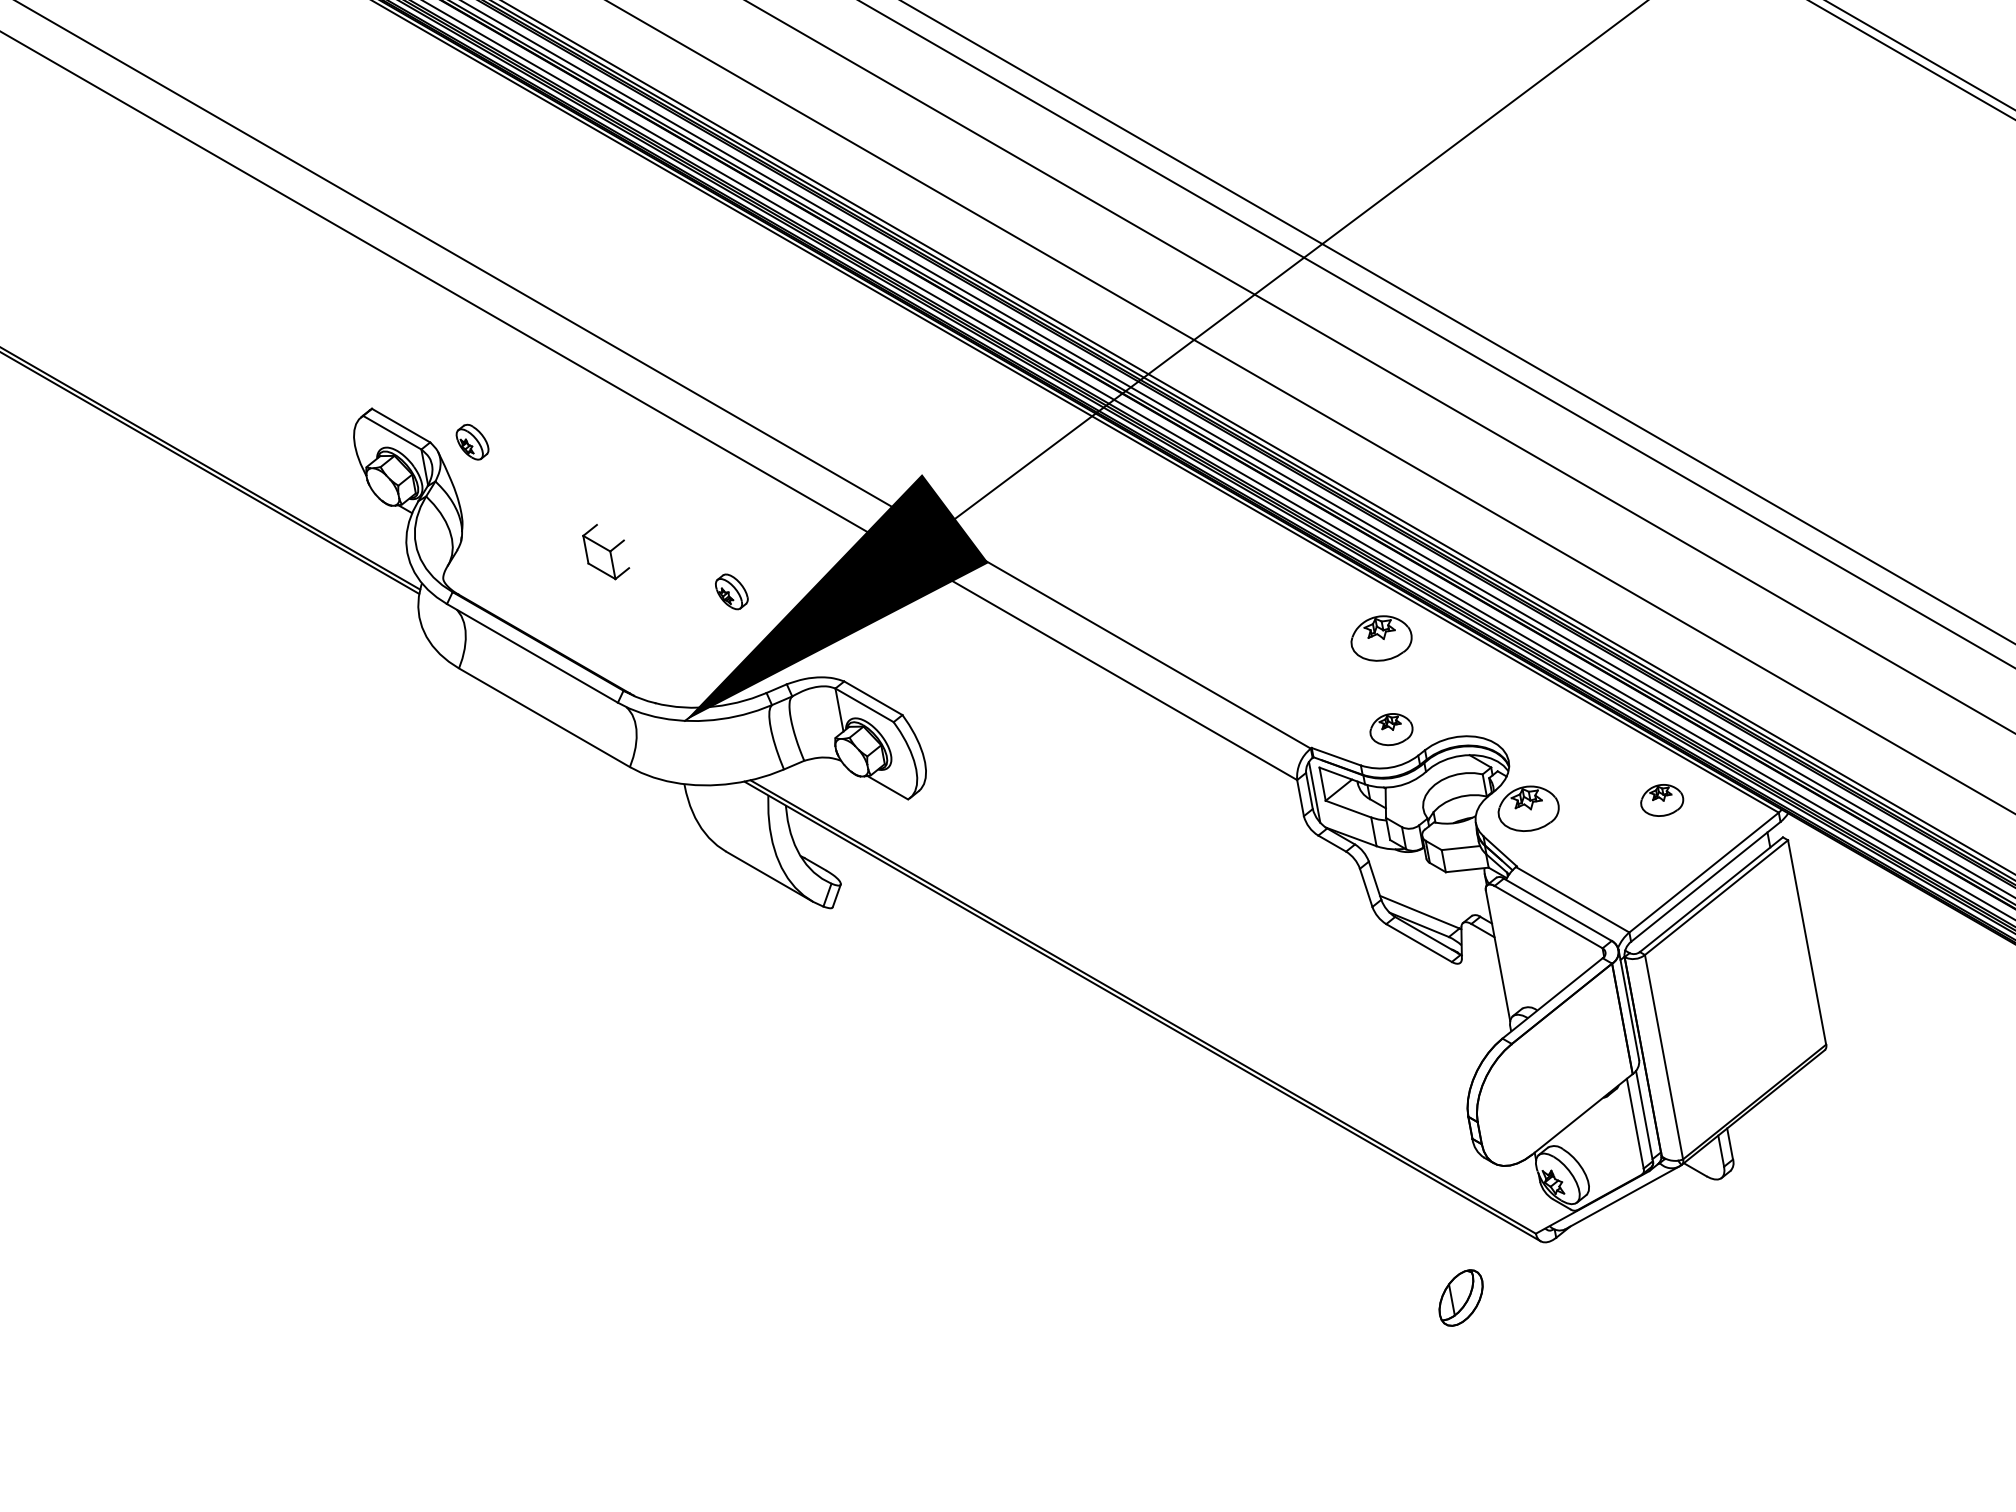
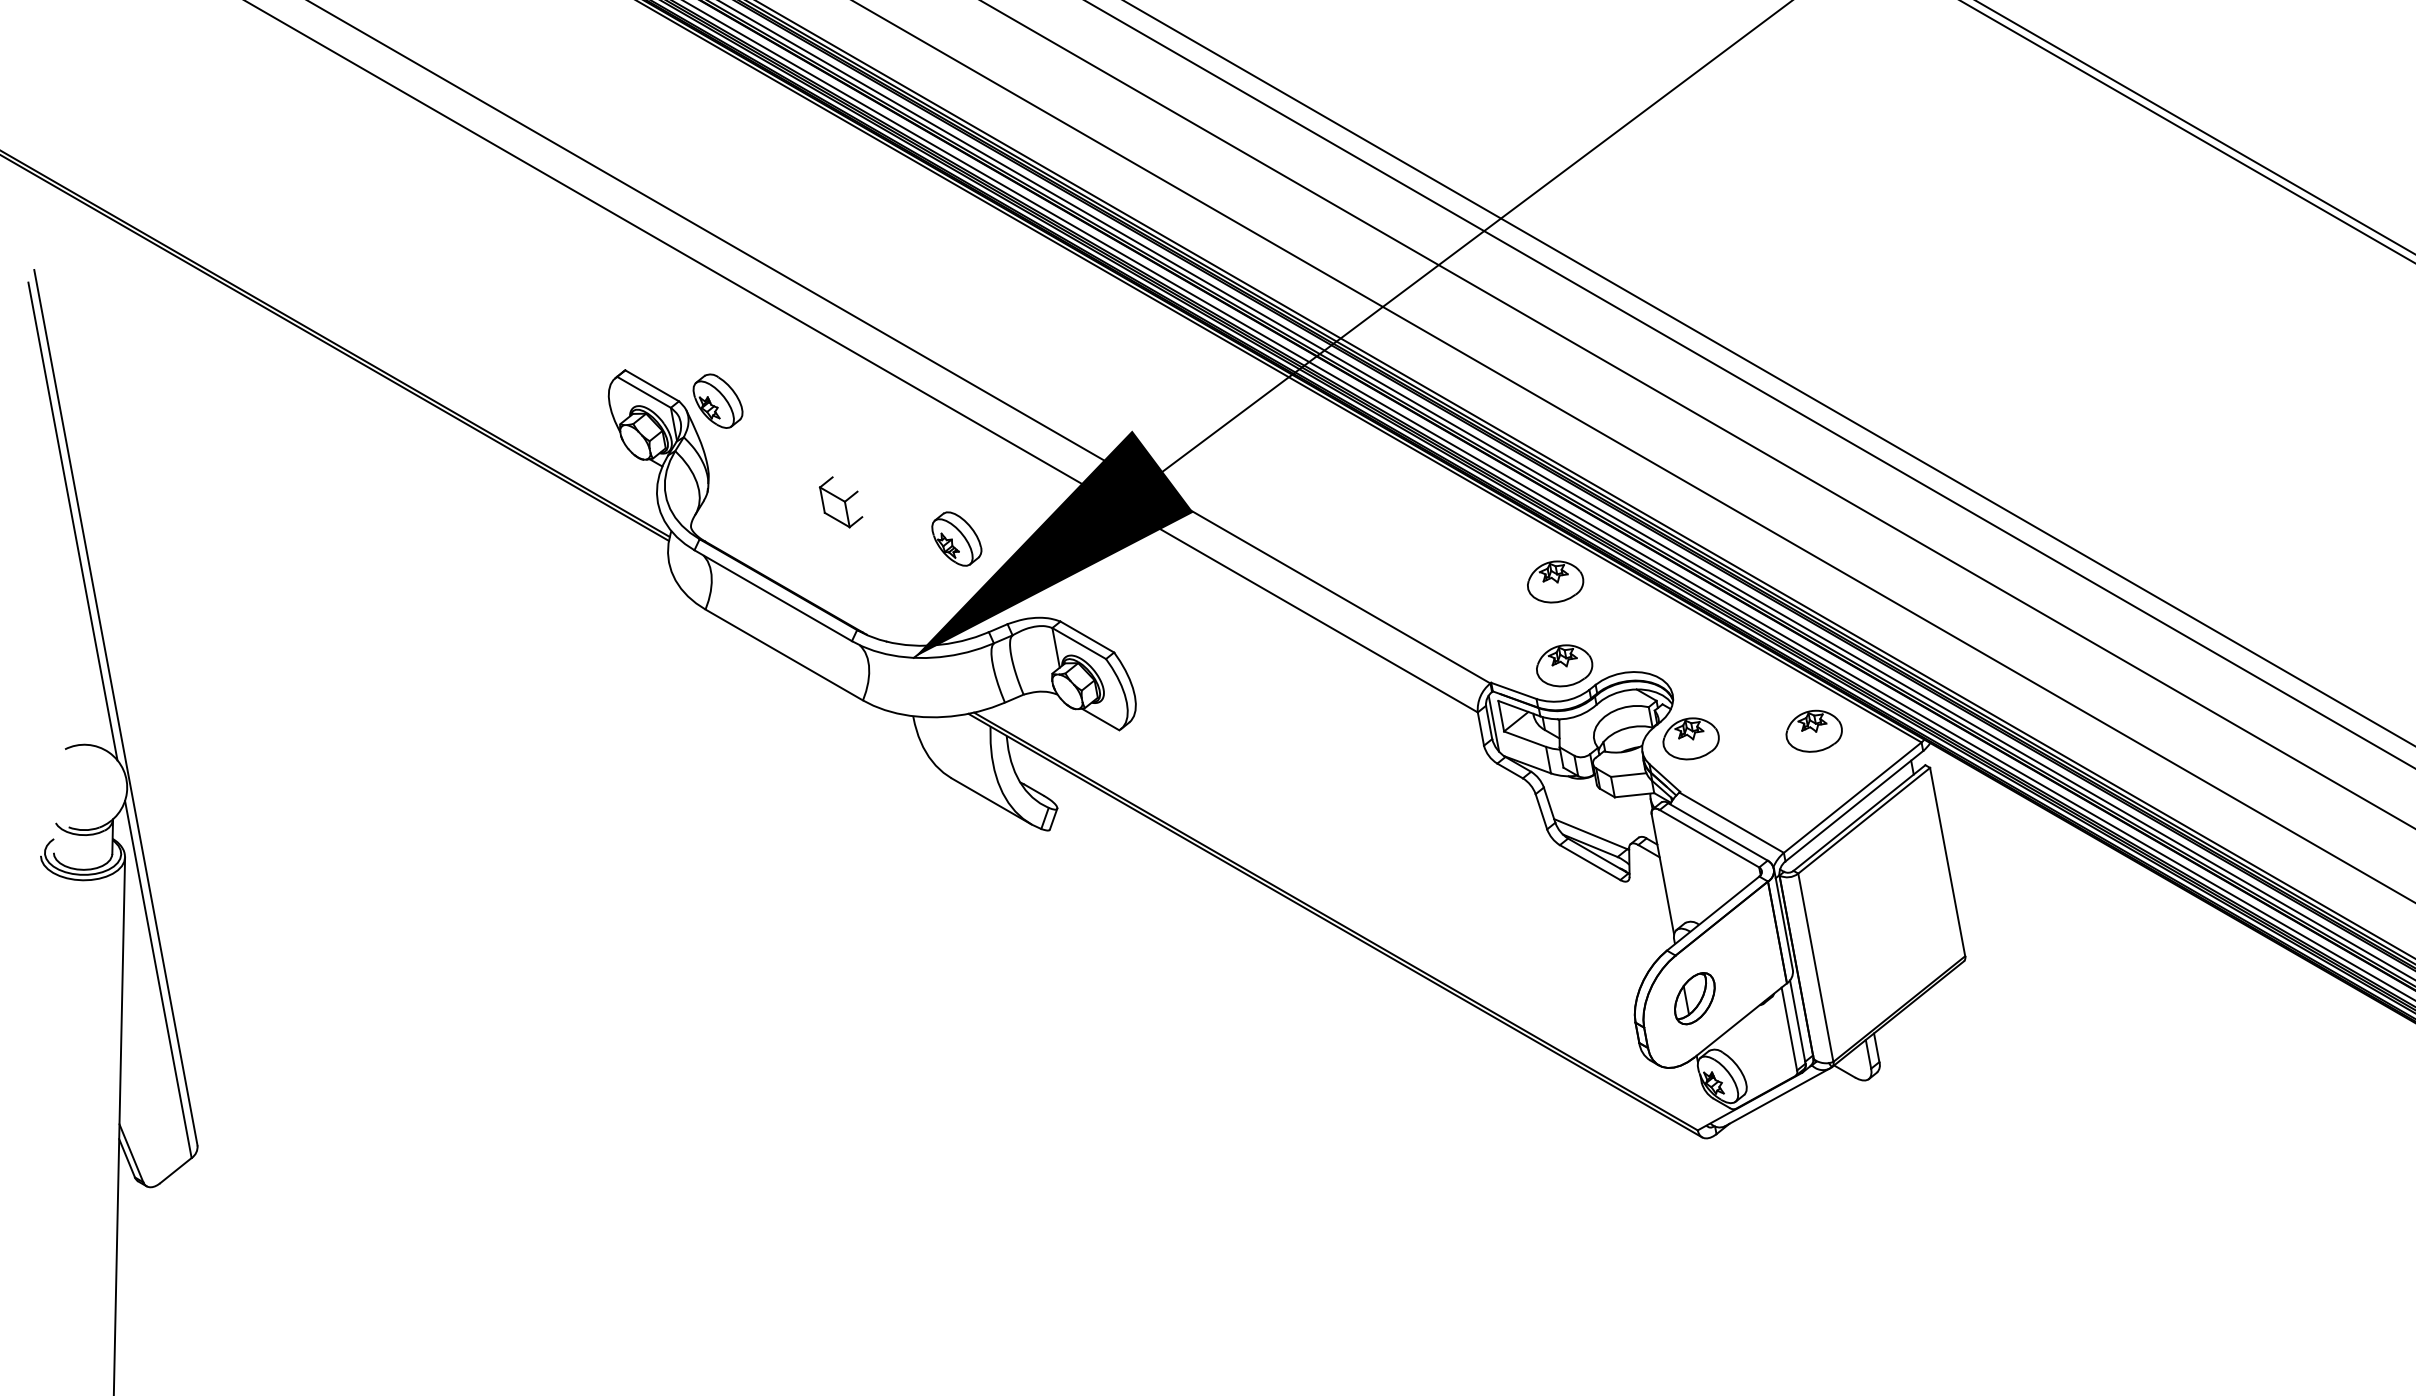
part: (472, 441) -> (717, 400), size x1.67
part: (731, 591) -> (956, 538), size x1.67
part: (1391, 729) -> (1564, 665), size x1.43
part: (1661, 799) -> (1813, 730), size x1.43
part: (1460, 1297) -> (1694, 998), moved

